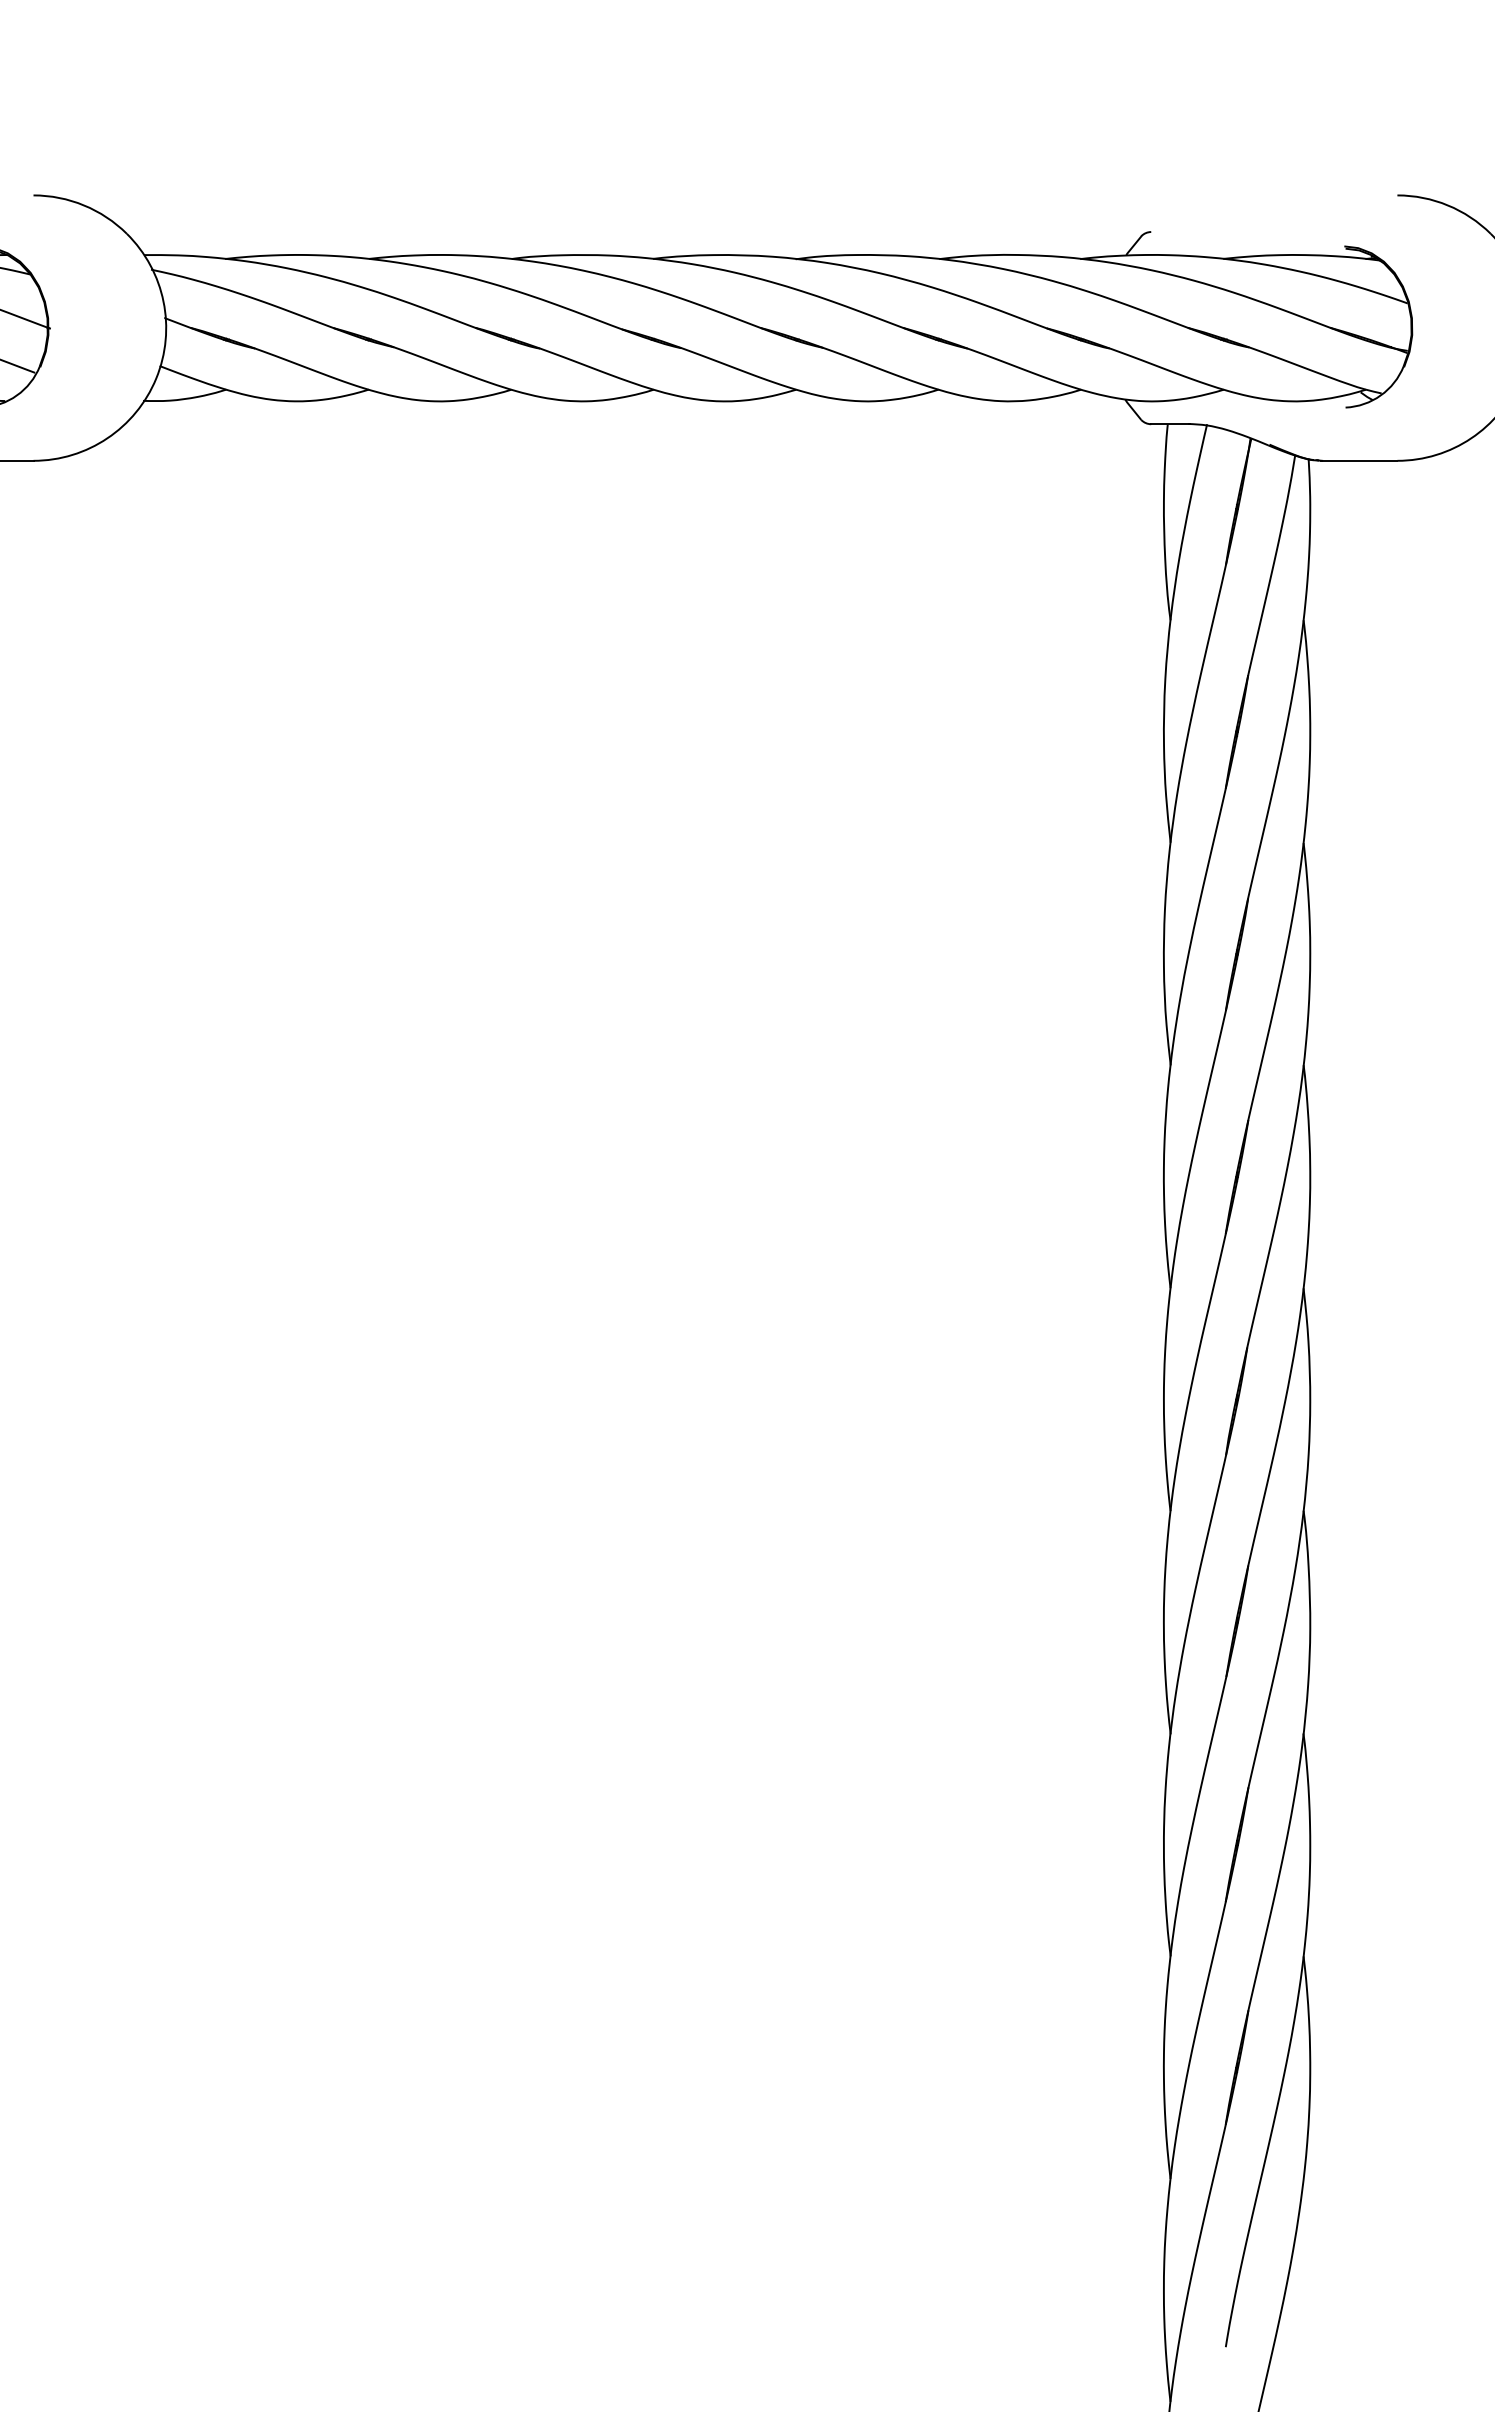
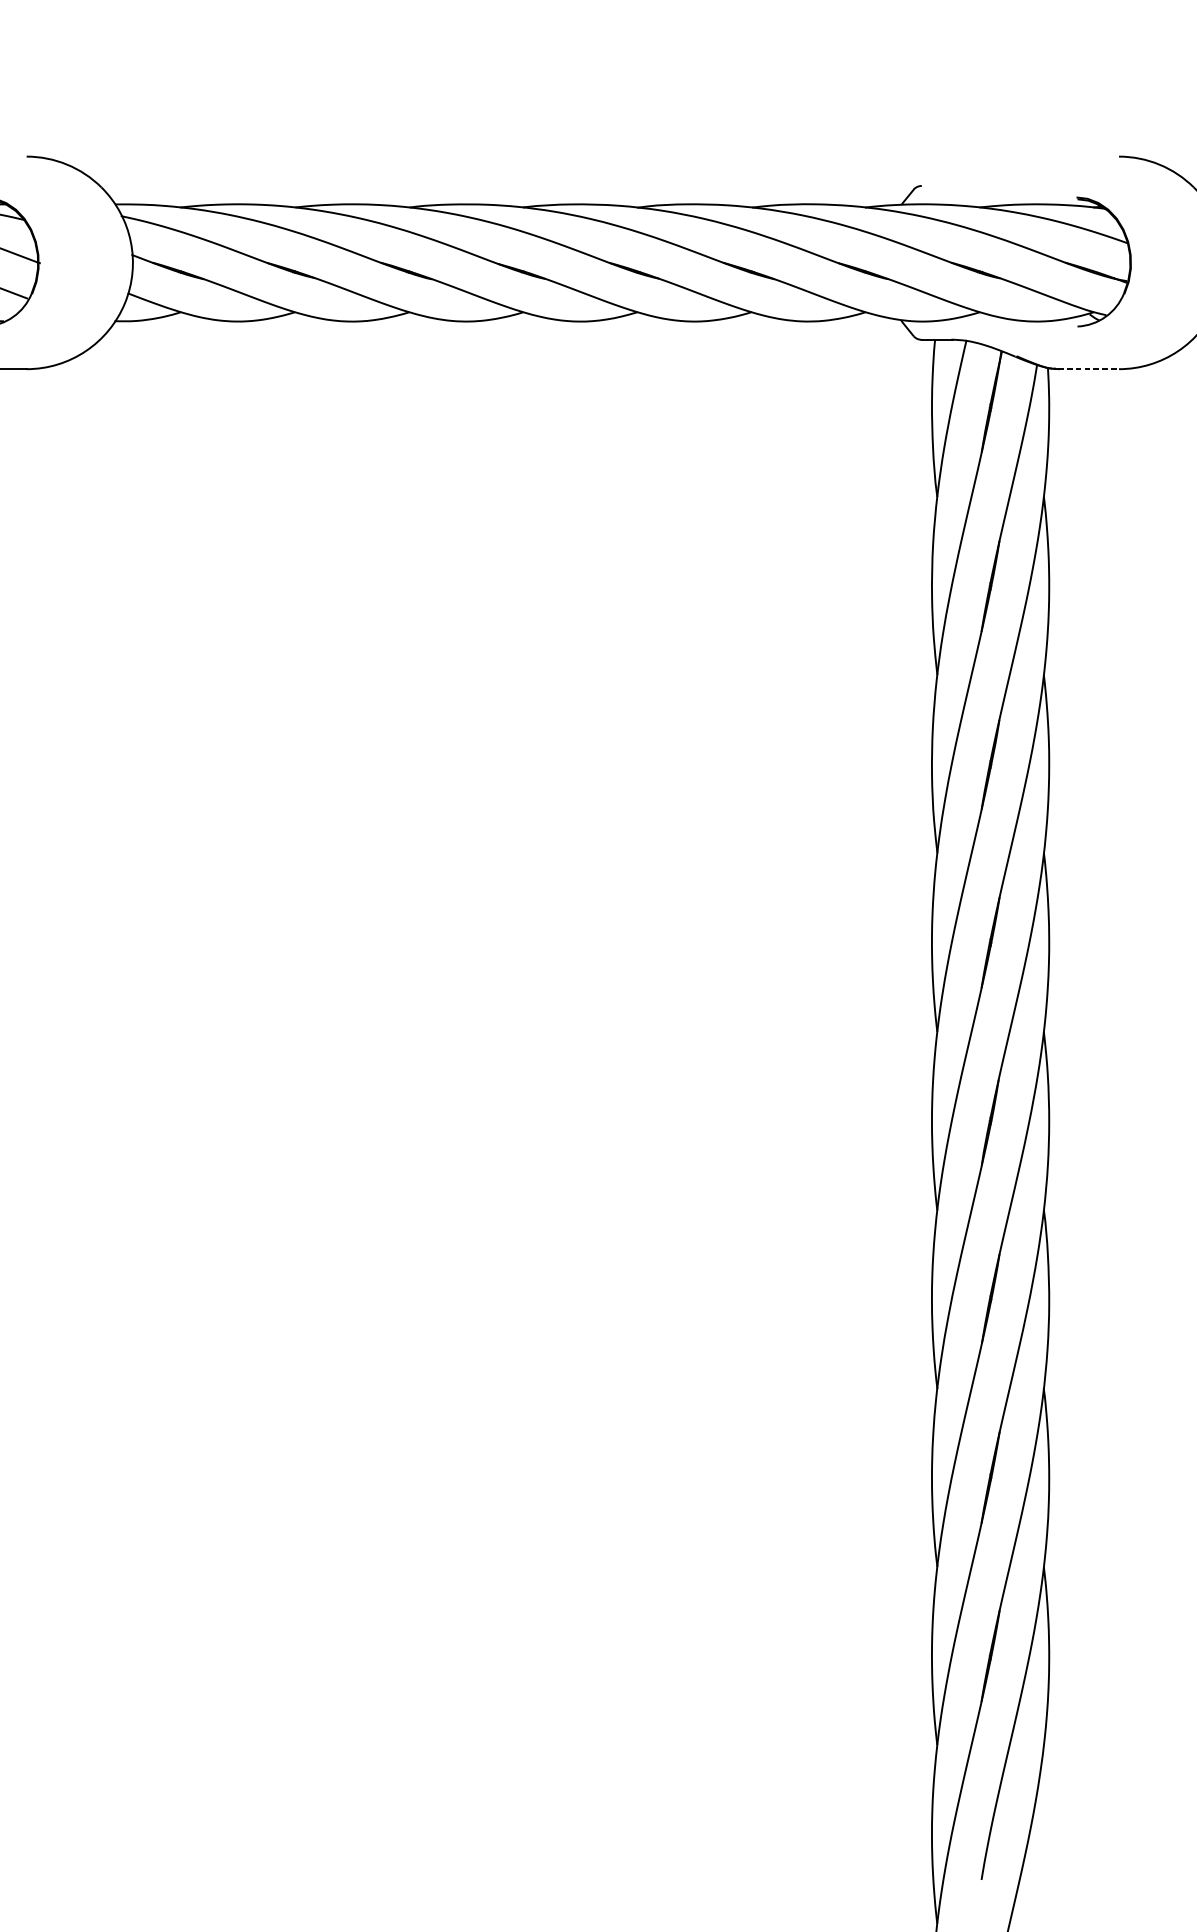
line: (1359, 460) -> (1088, 368), solid -> dashed

